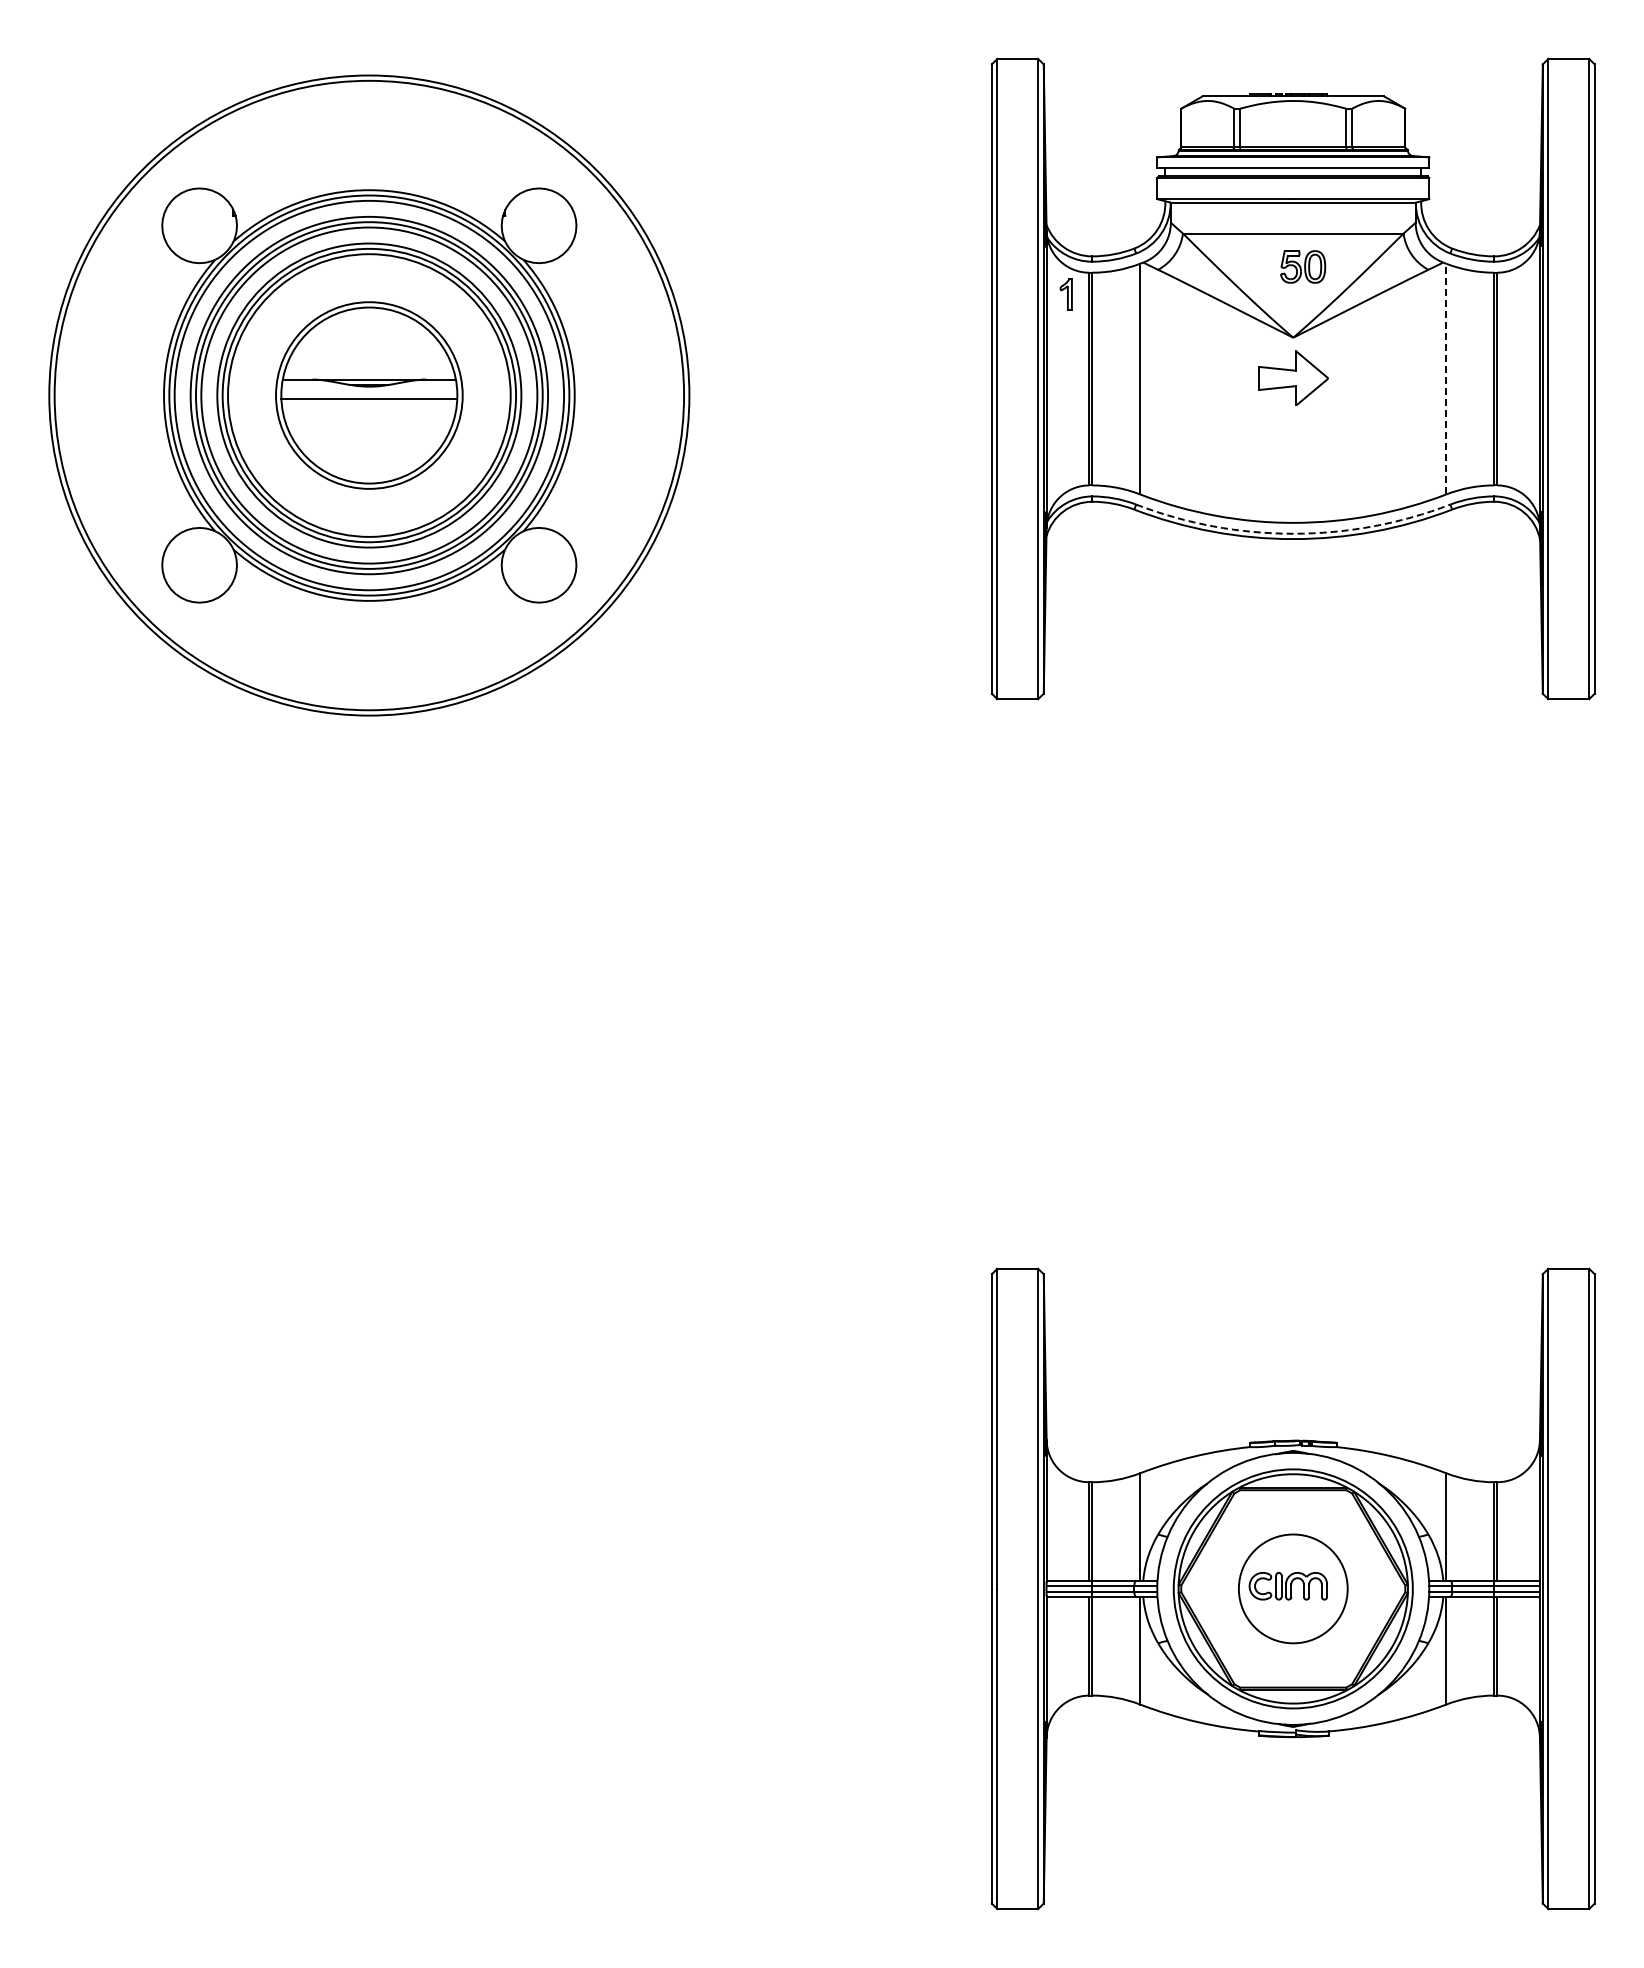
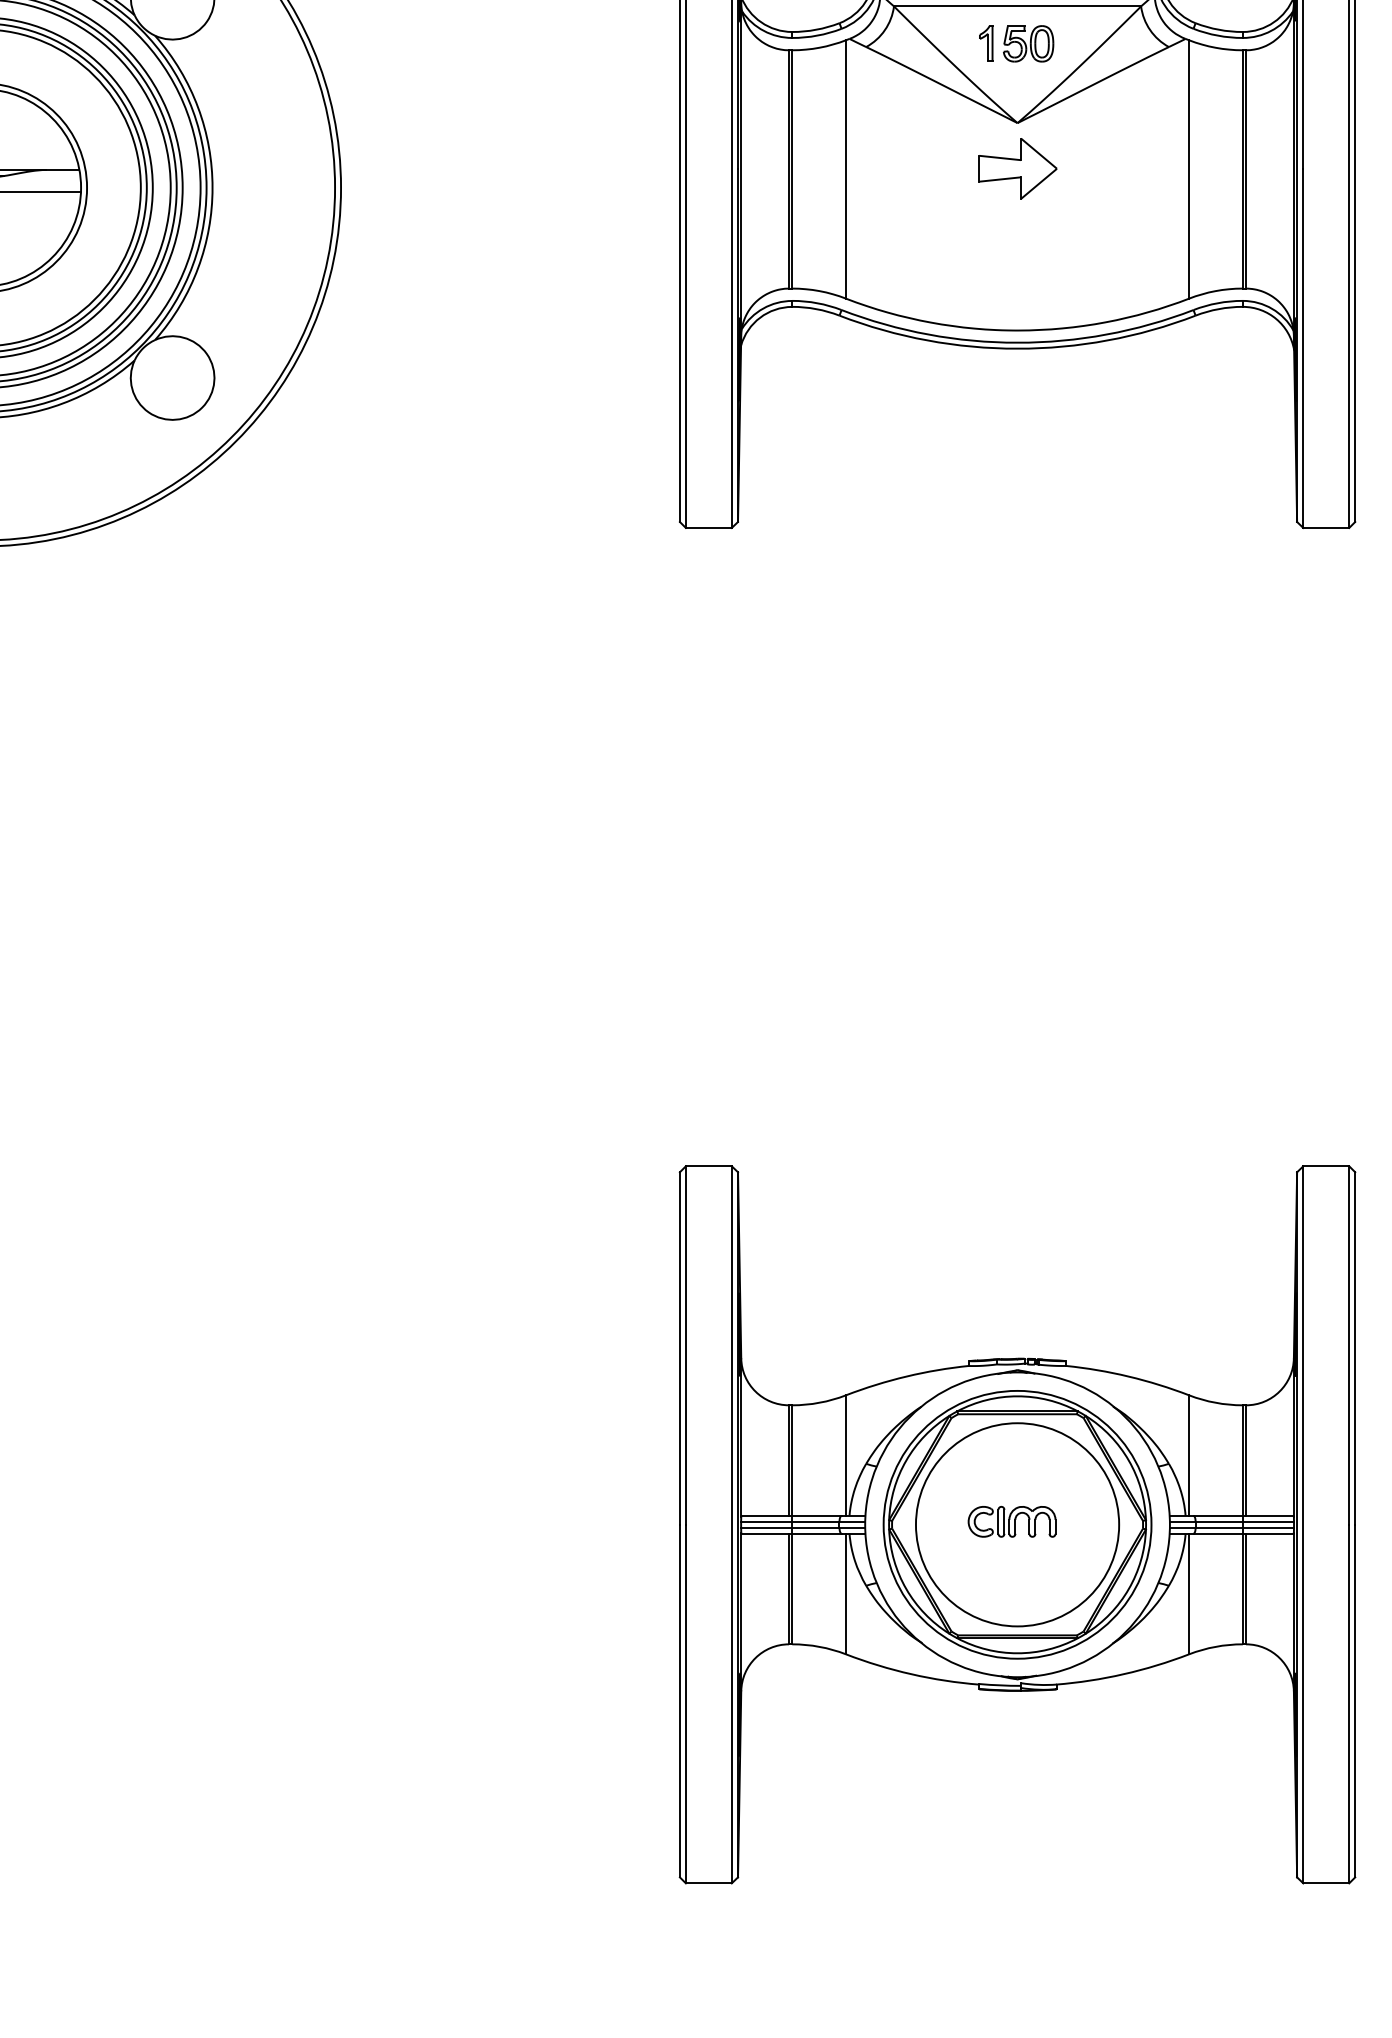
part: (1065, 294) -> (985, 43), moved
line: (1446, 378) -> (1189, 168), dashed -> solid
arc: (1293, 533) -> (1017, 342), dashed -> solid
circle: (1292, 1588) -> (1016, 1524), size x1.67

